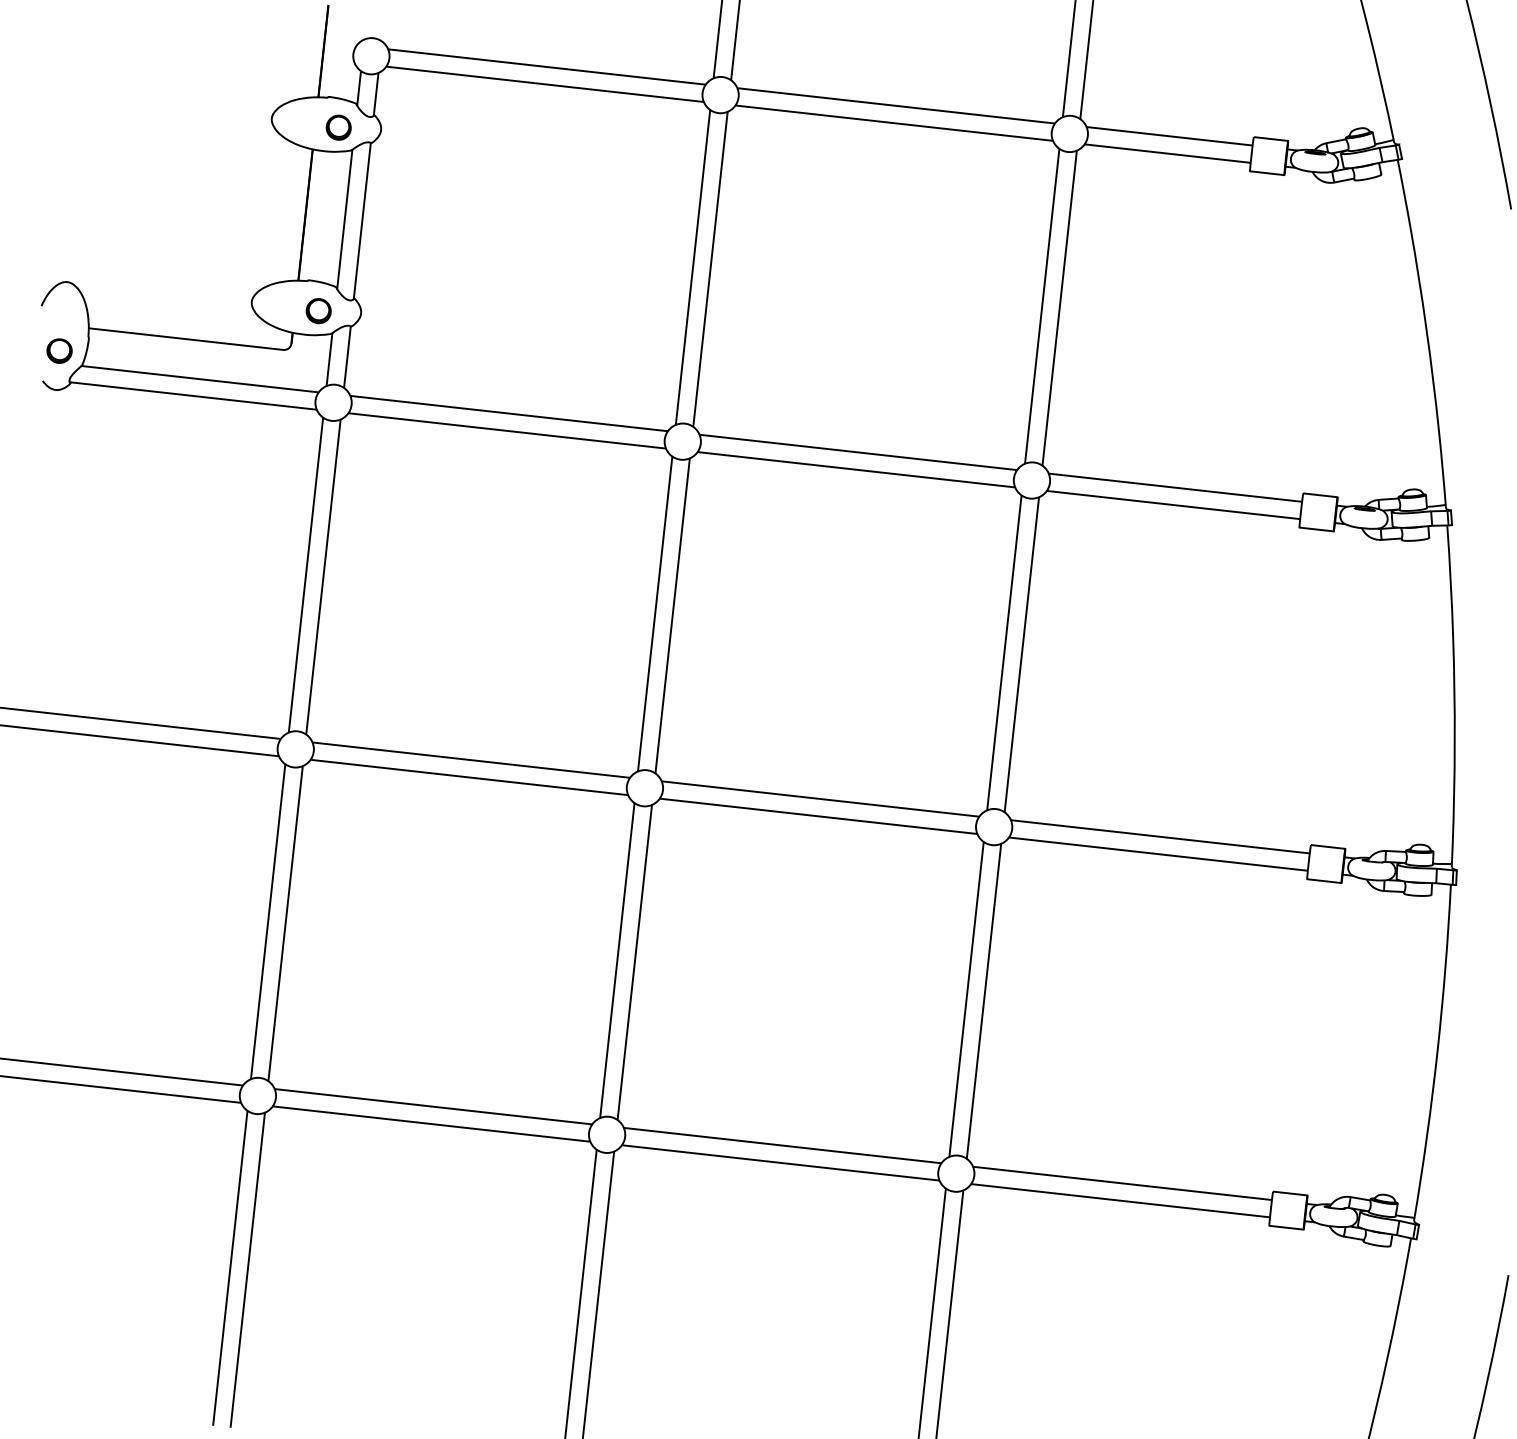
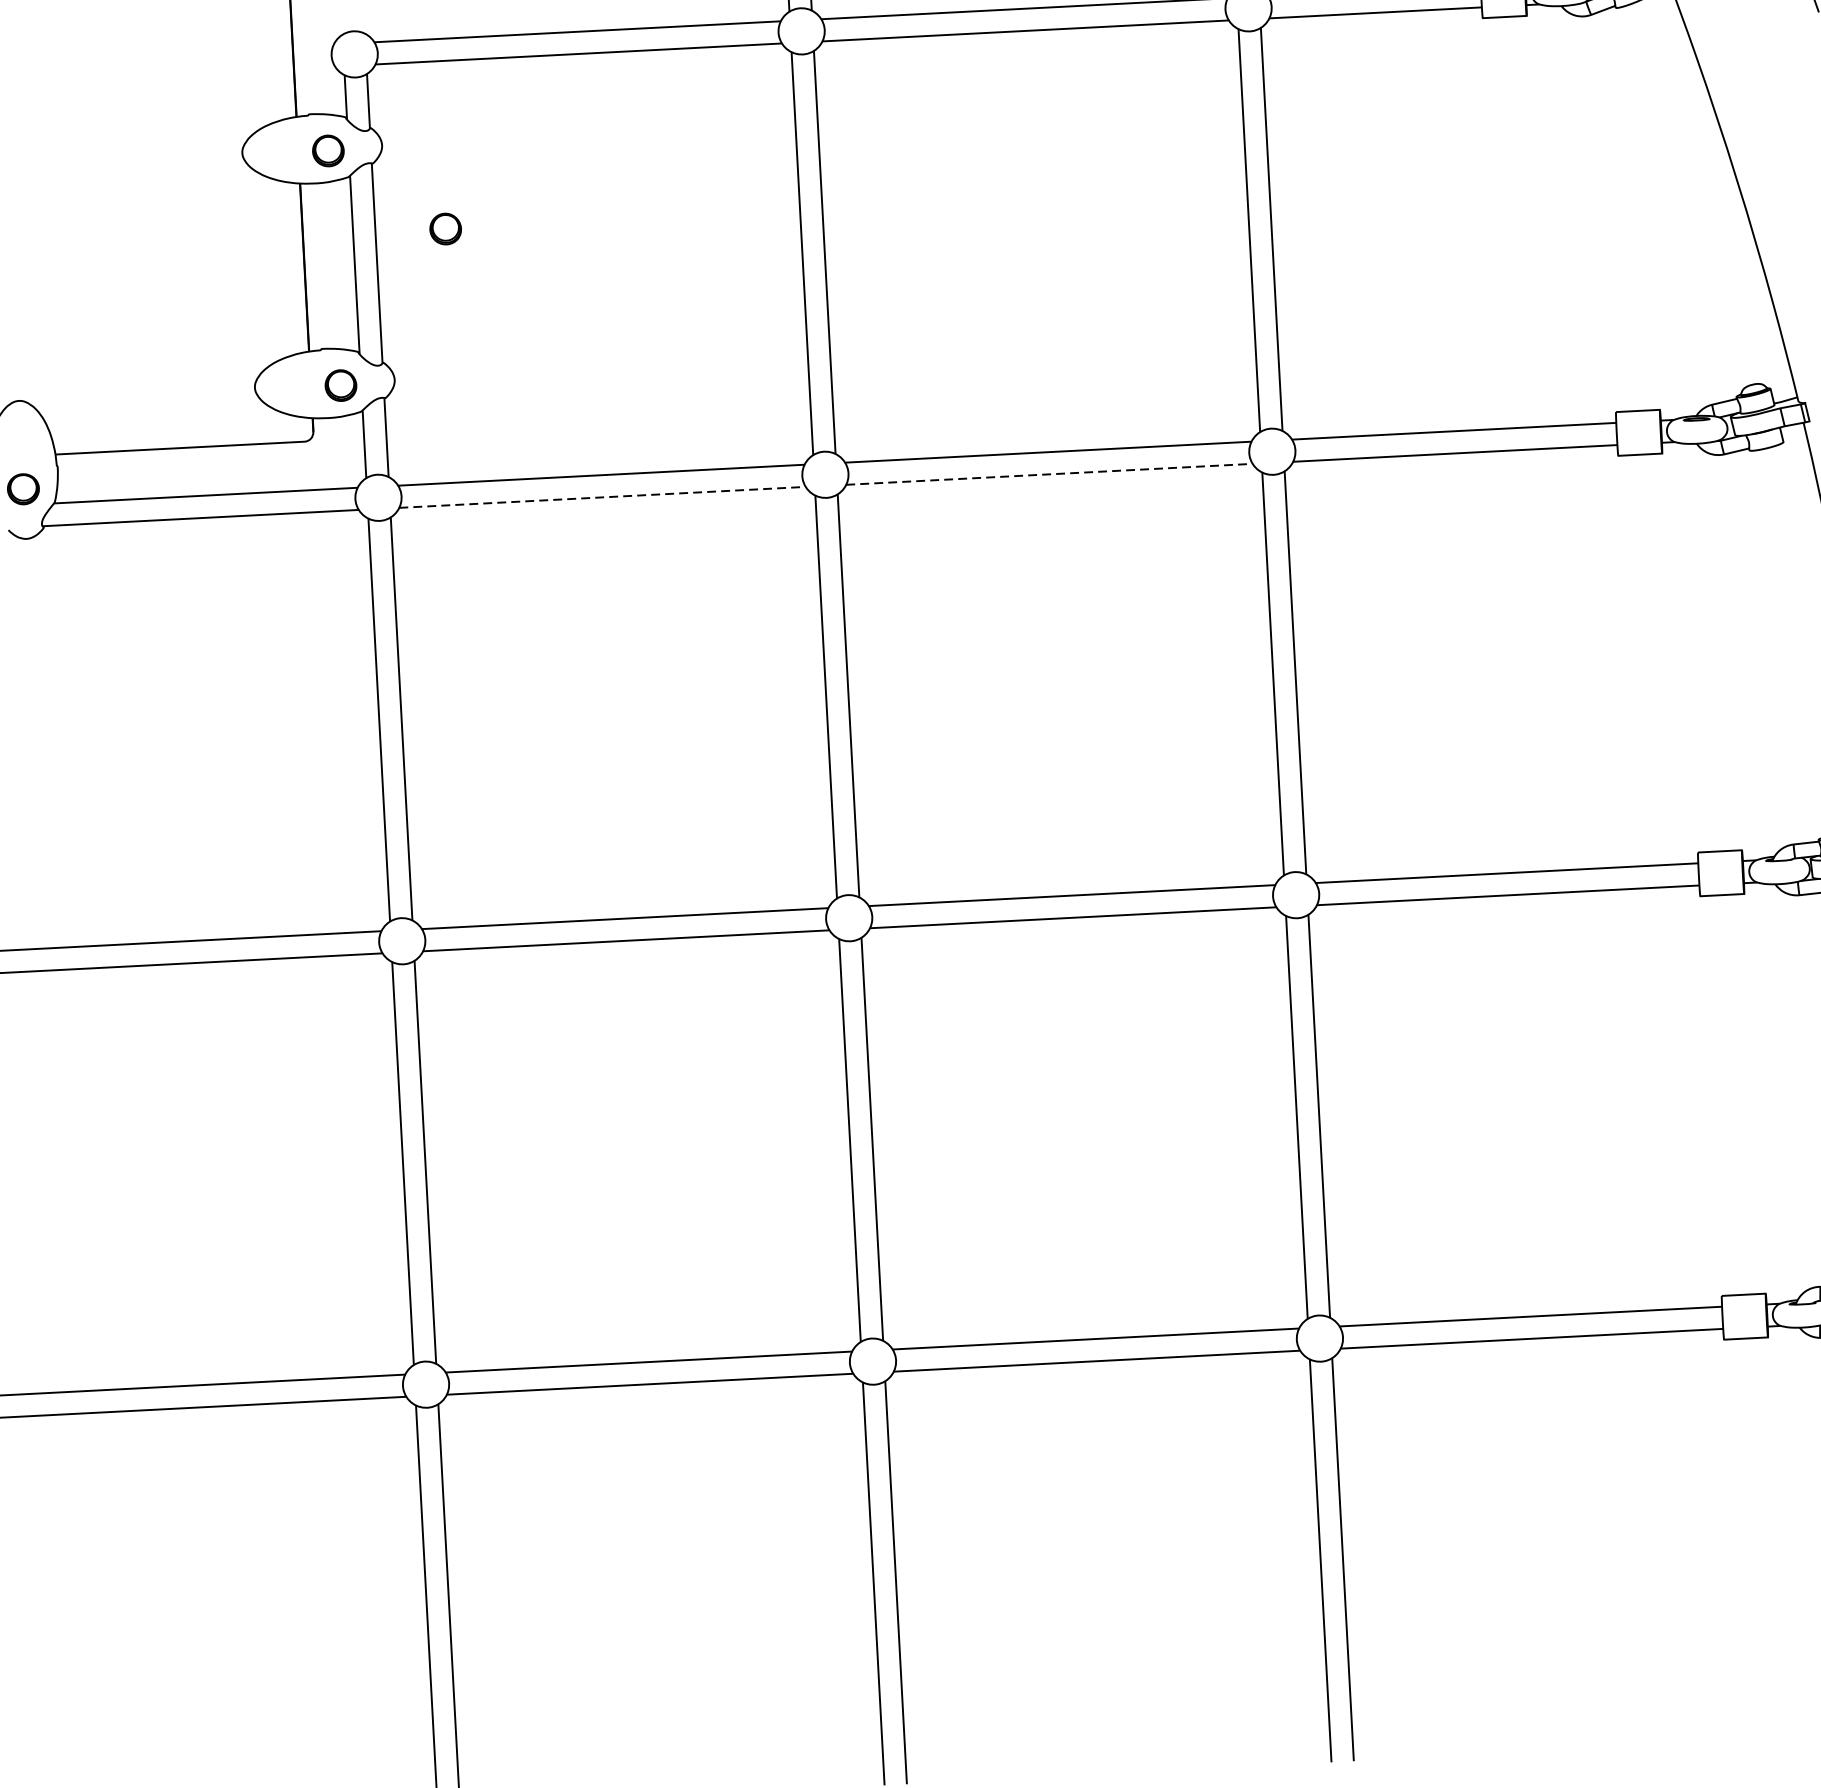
part: (419, 203) -> (445, 229), added
line: (507, 430) -> (602, 496), solid -> dashed
line: (856, 469) -> (1049, 474), solid -> dashed

